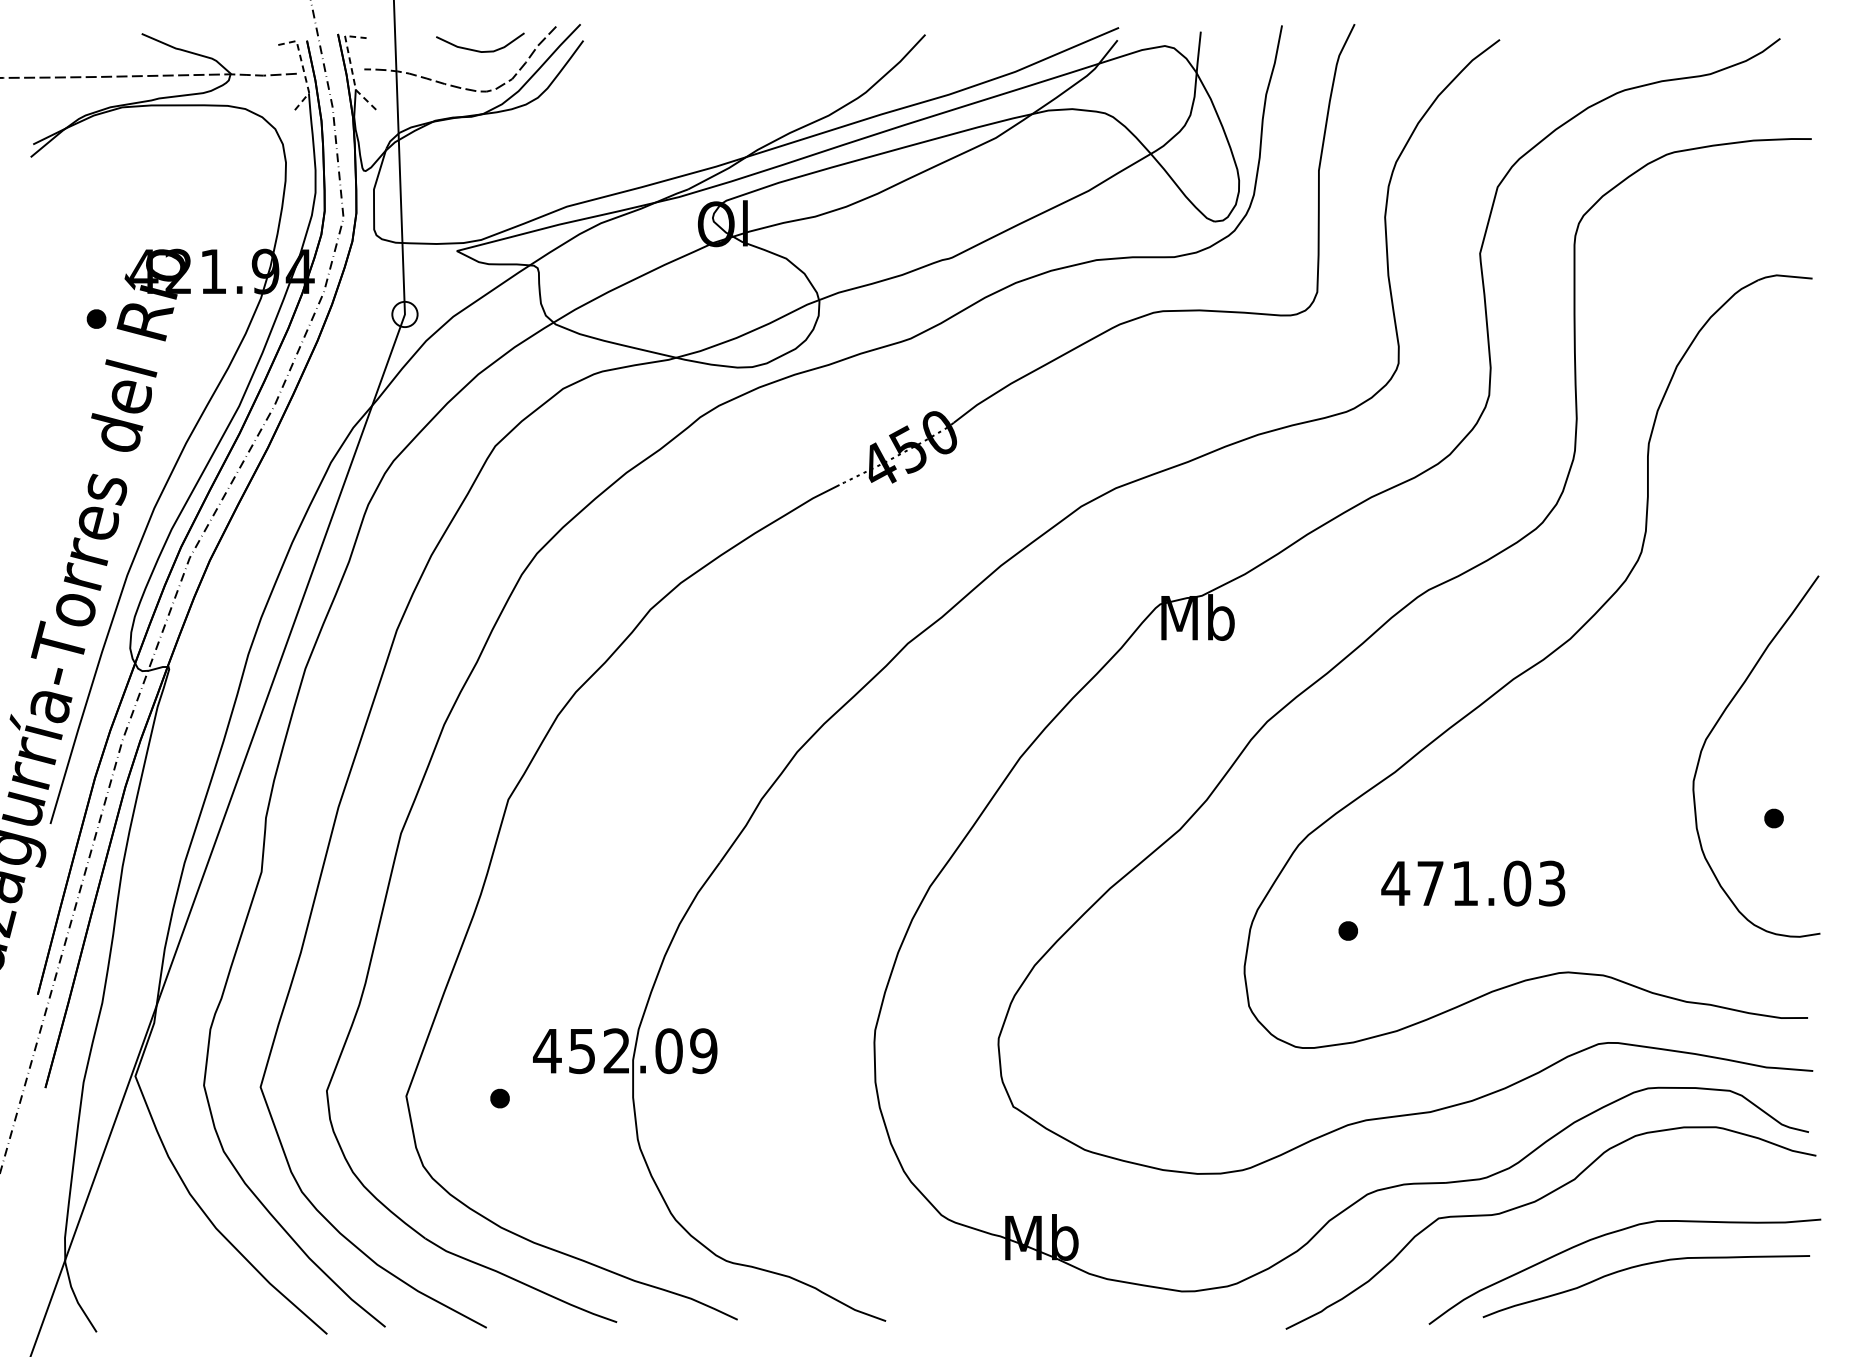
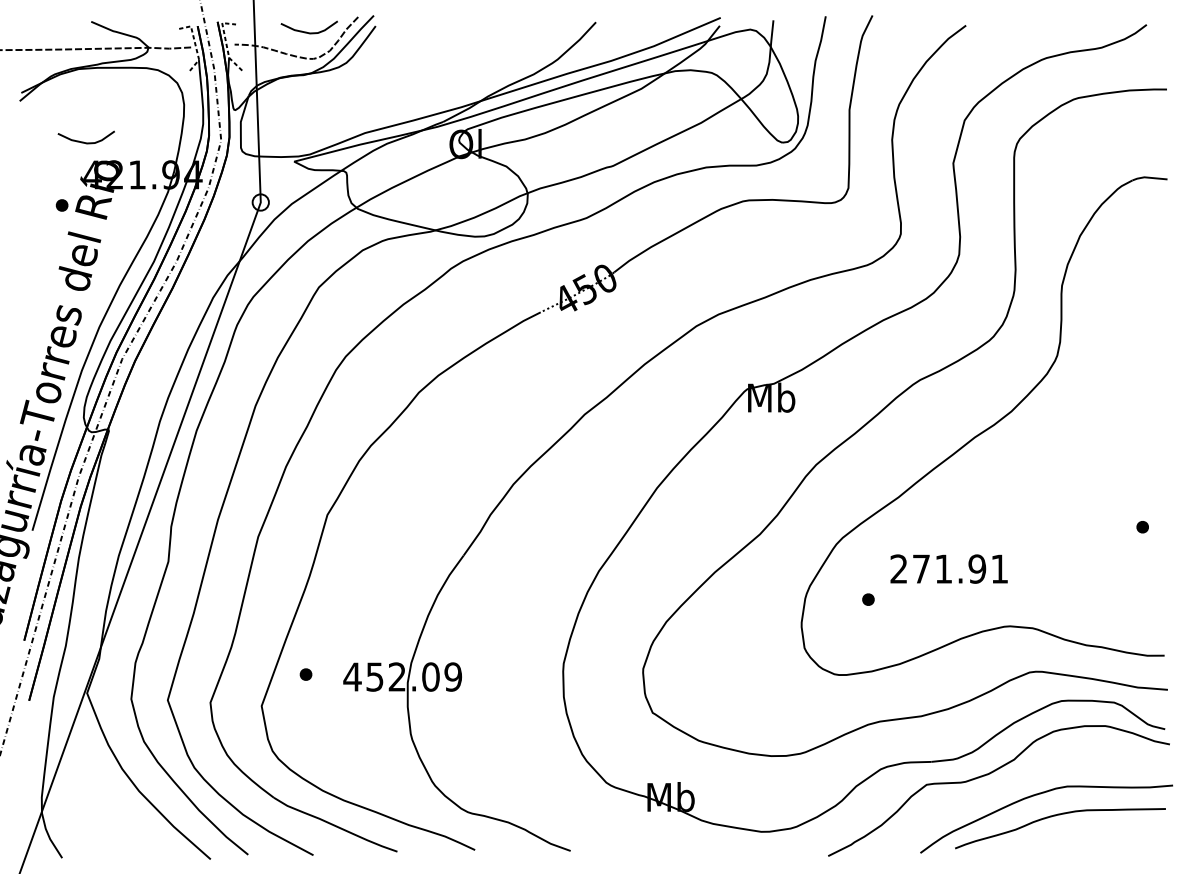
curve: (129, 219) -> (83, 141), added
curve: (1713, 732) -> (1103, 471), removed
text: (1472, 882) -> (948, 568), 471.03 -> 271.91
part: (499, 1098) -> (305, 674), moved

